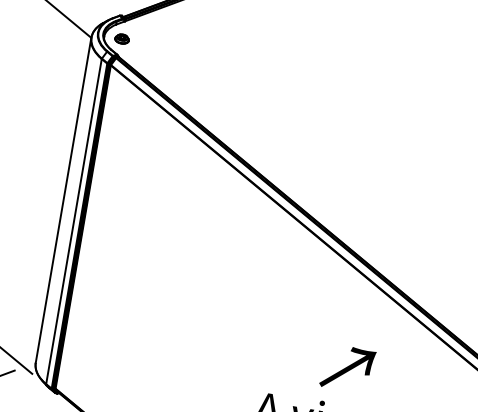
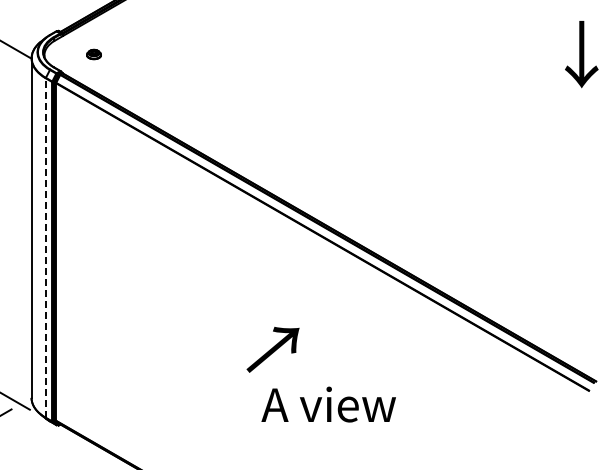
part: (121, 38) -> (93, 54), moved
line: (73, 221) -> (45, 248), solid -> dashed
text: (347, 368) -> (272, 349), moved

